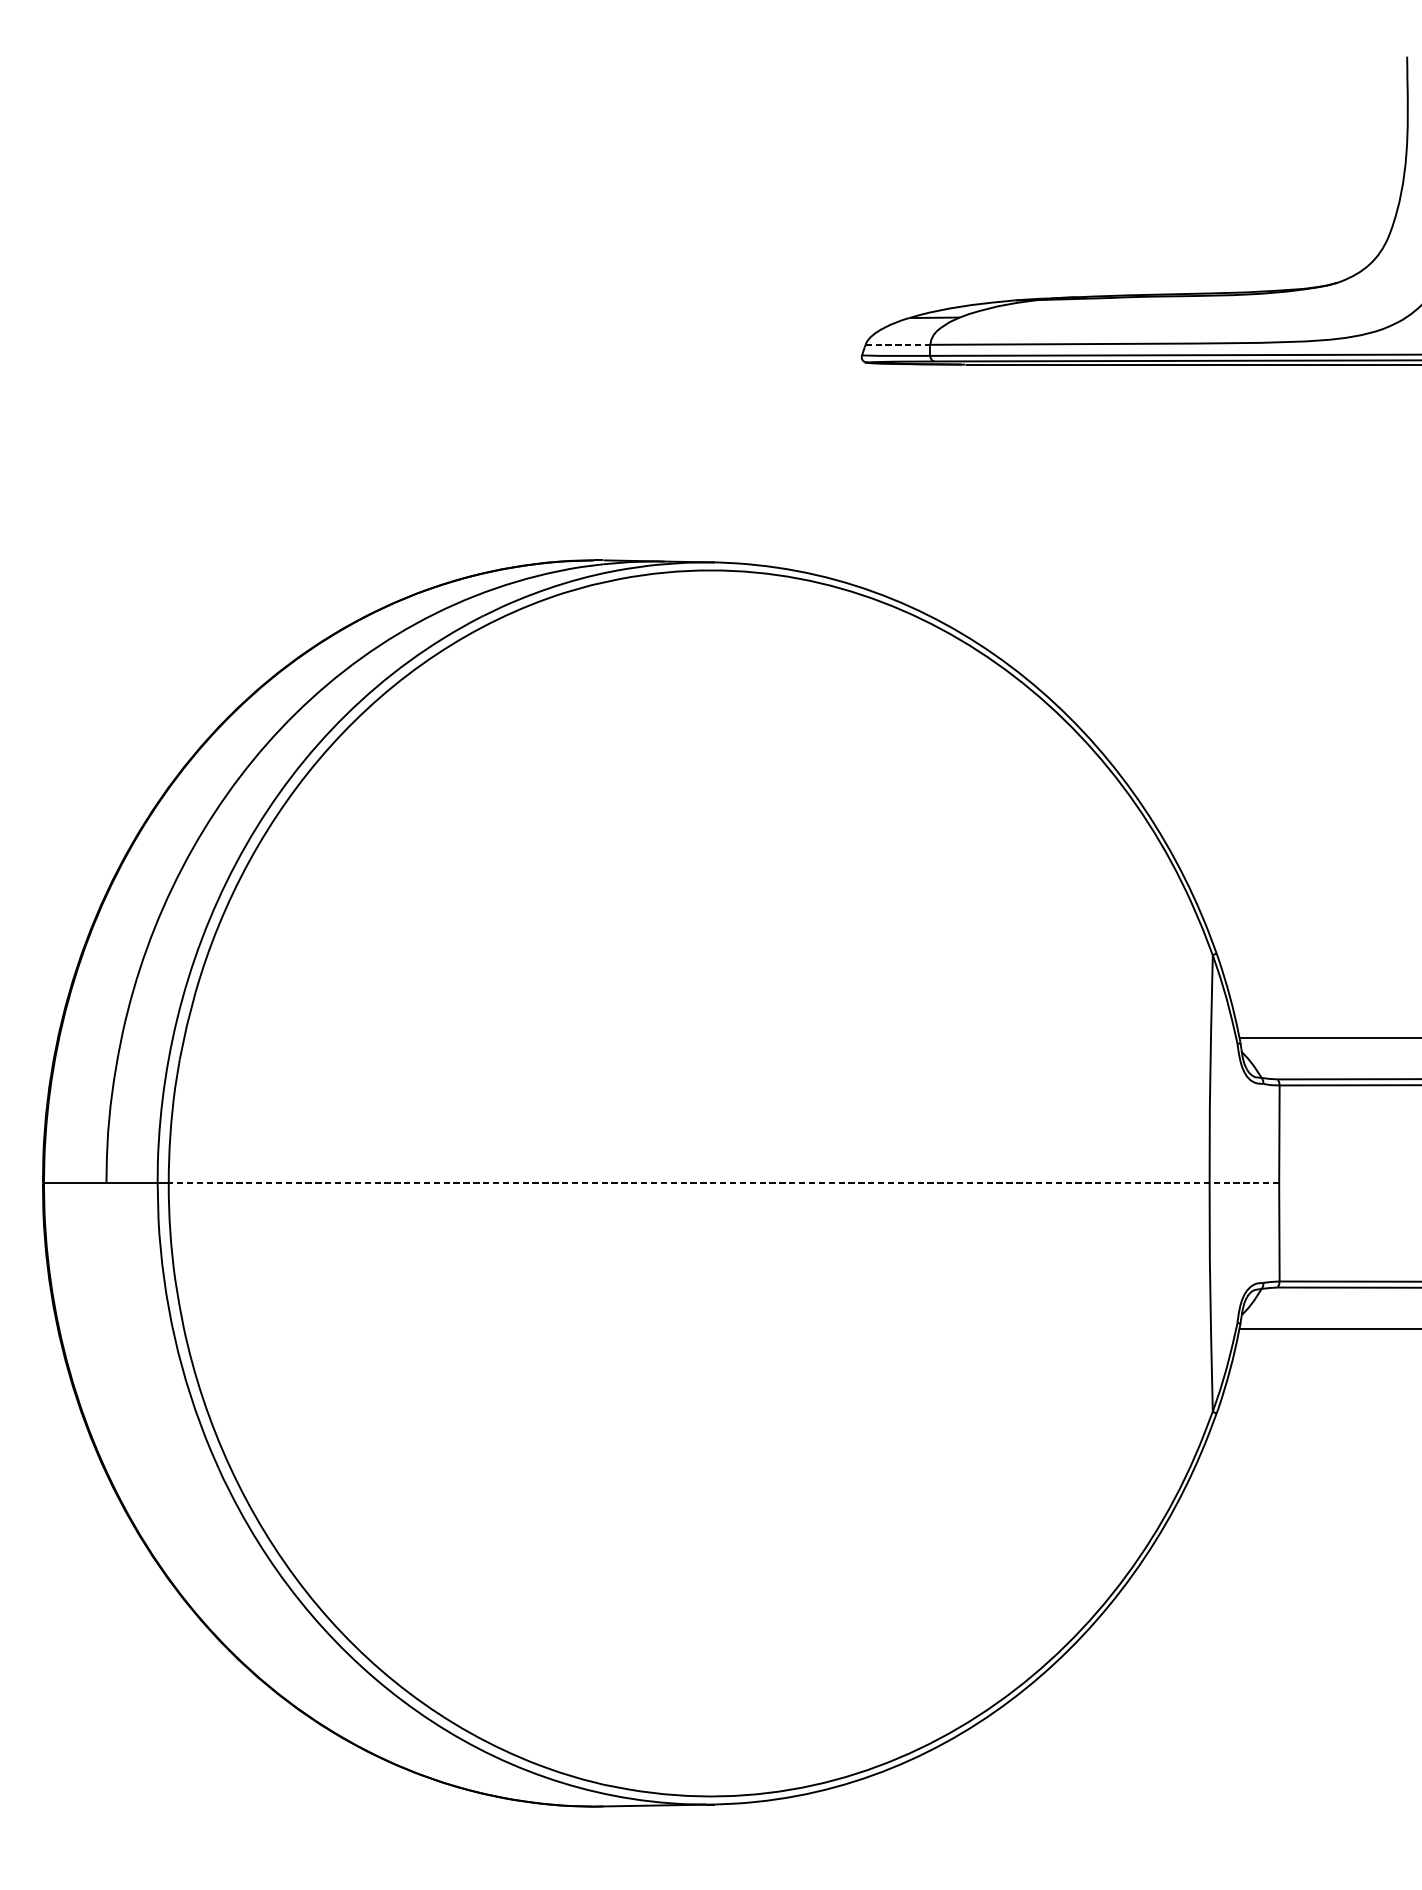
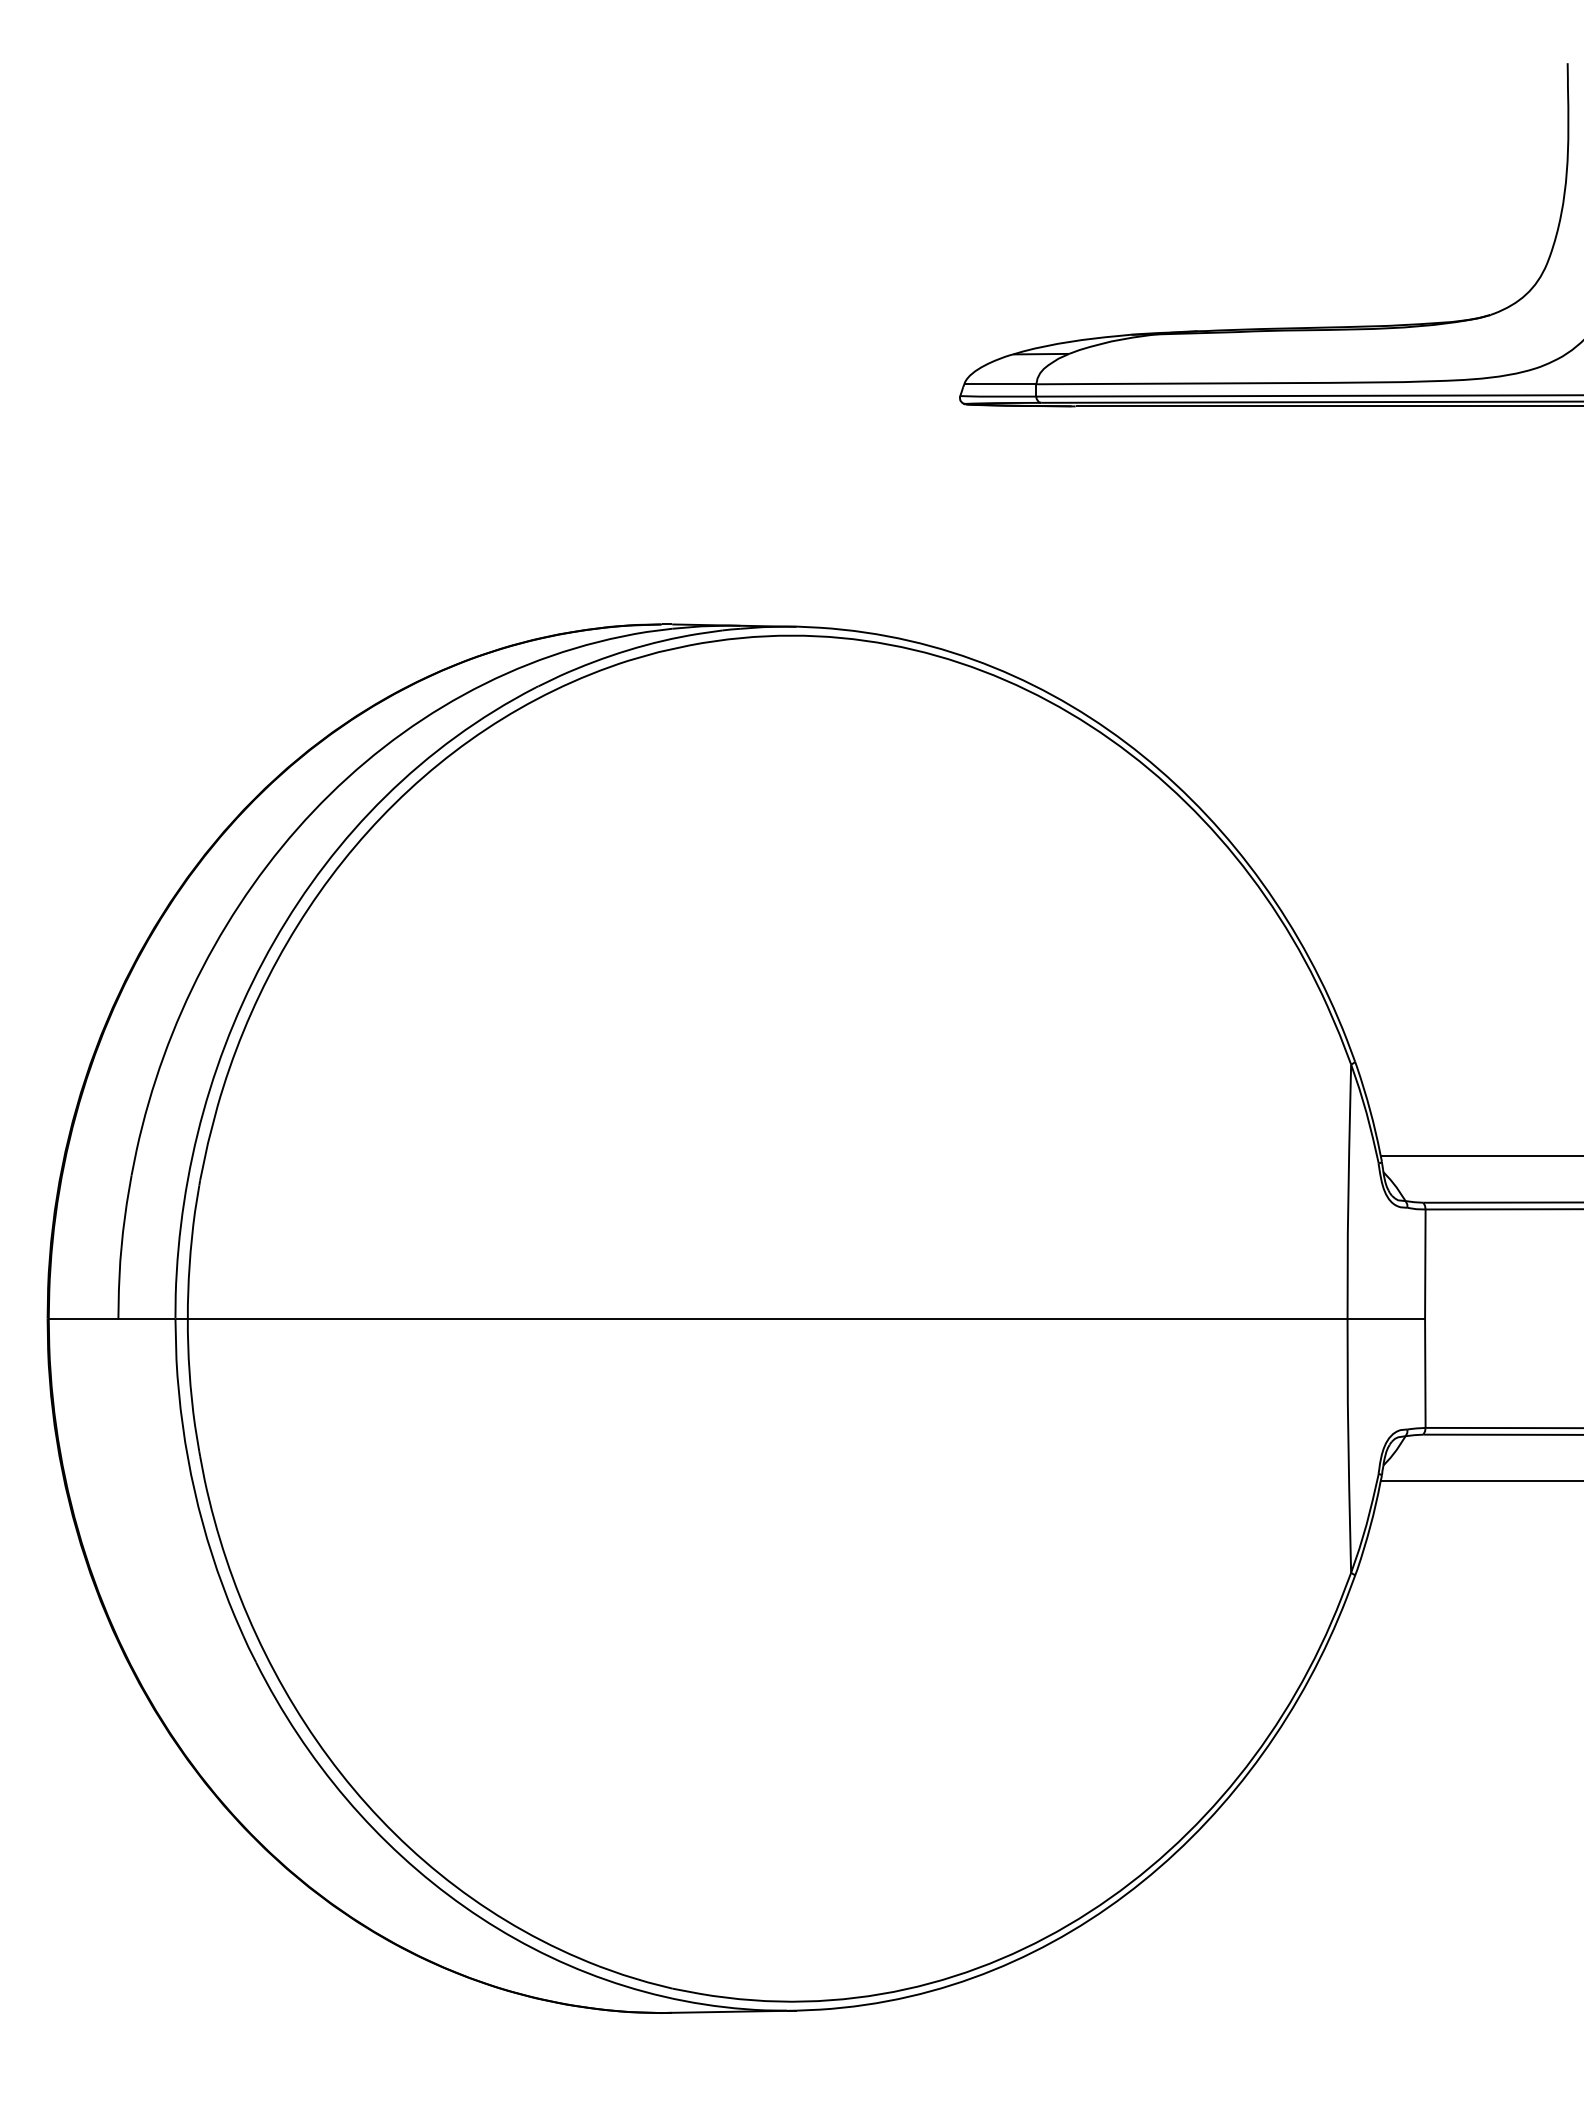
line: (898, 345) -> (1000, 384), dashed -> solid
line: (724, 1183) -> (806, 1318), dashed -> solid

